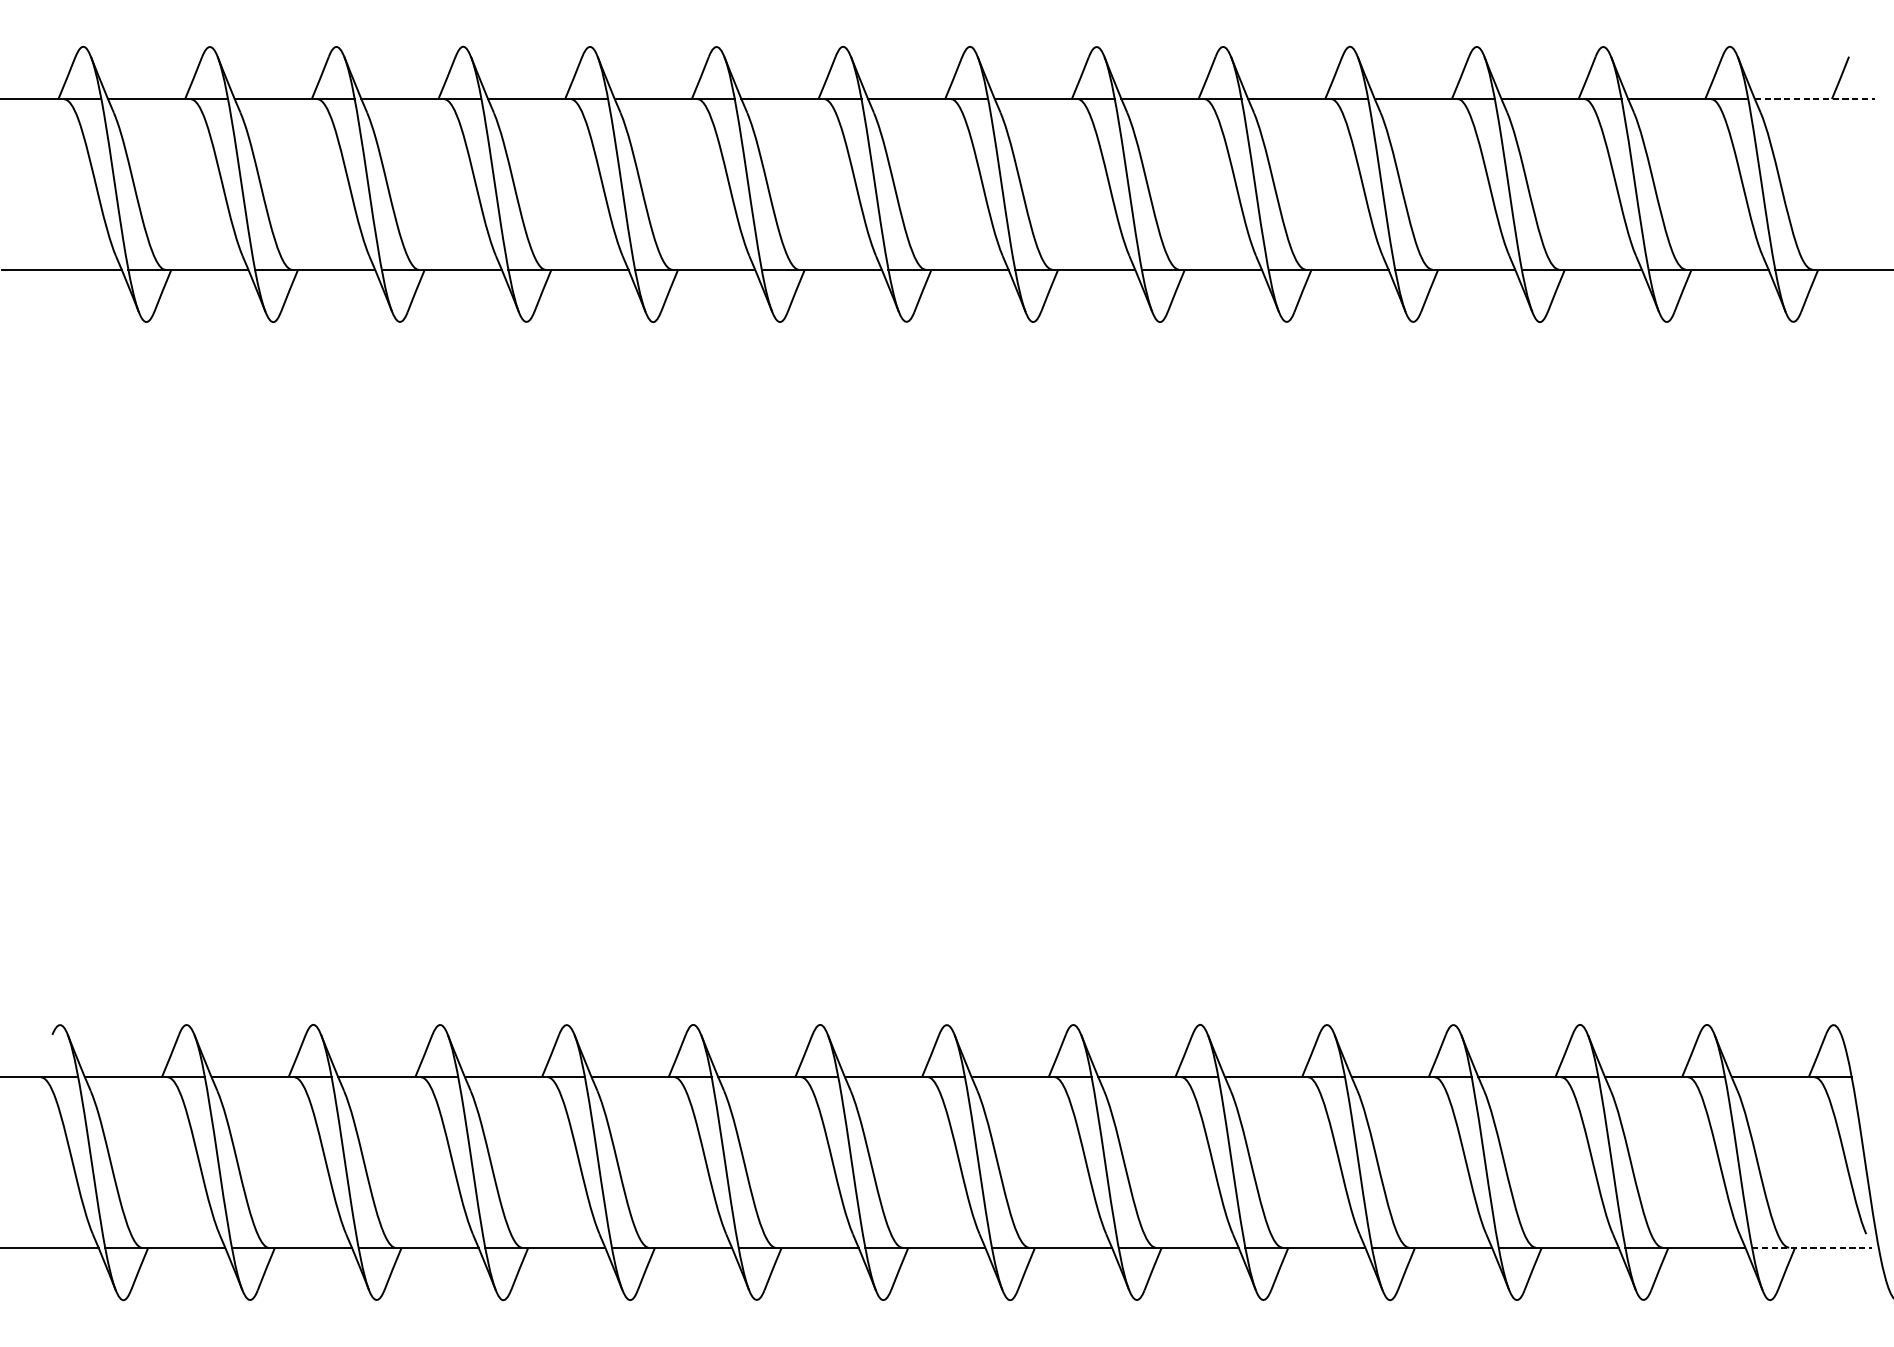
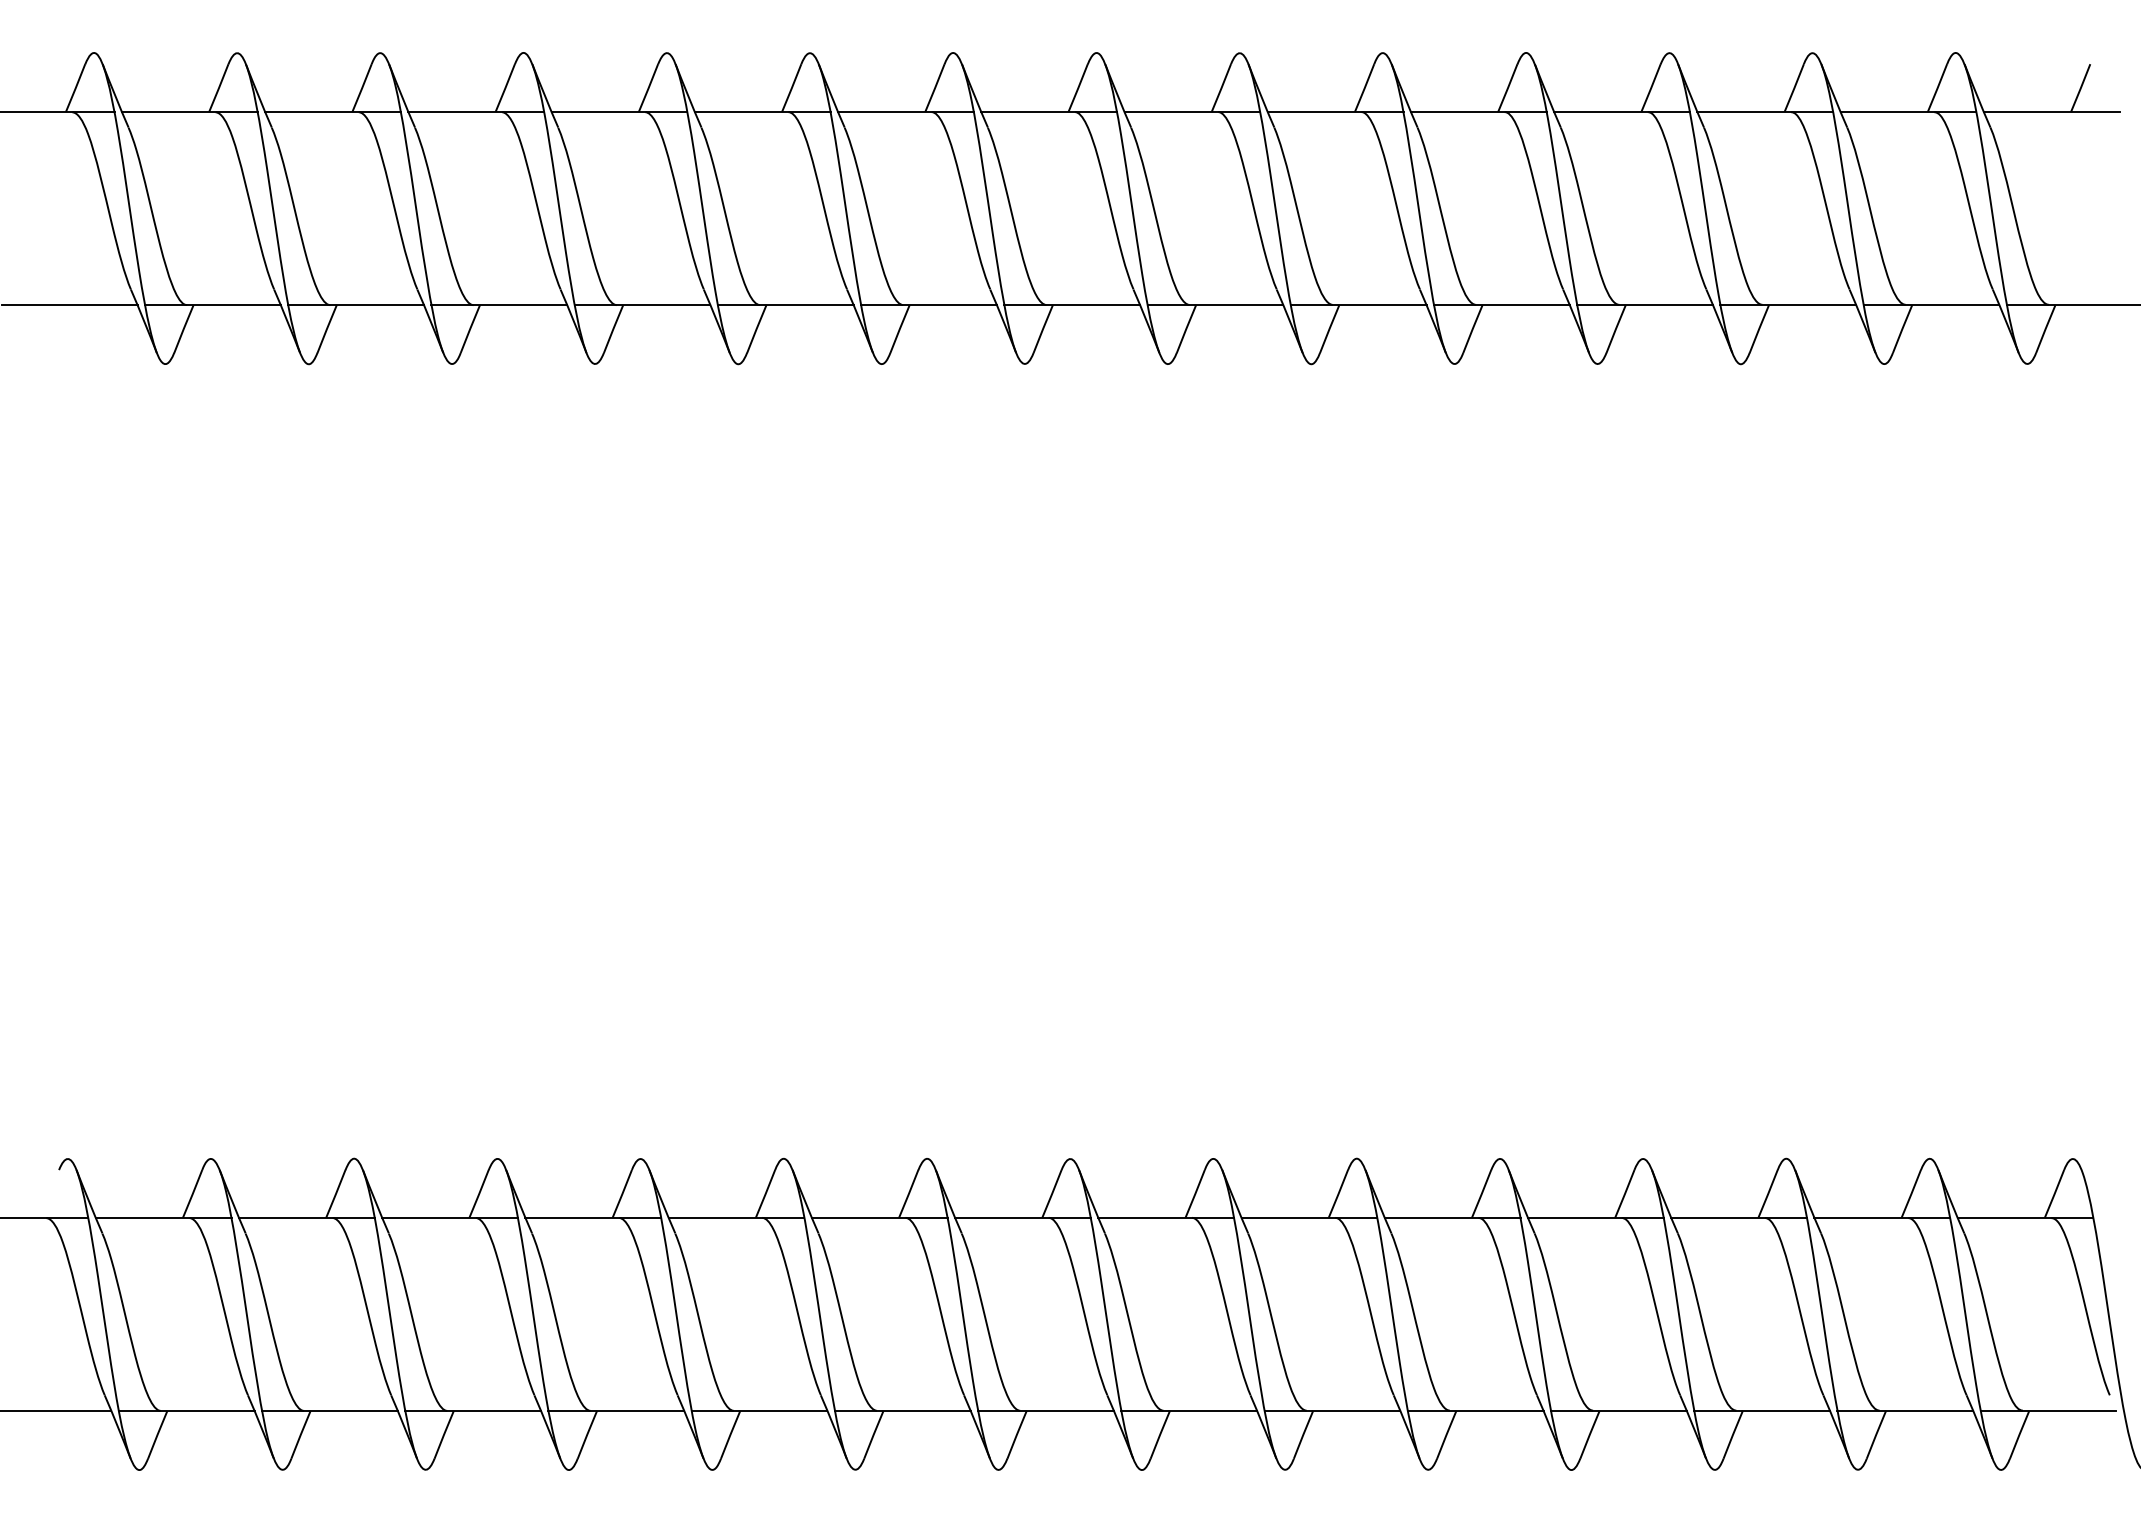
line: (1814, 99) -> (2051, 112), dashed -> solid
line: (1812, 1247) -> (2048, 1410), dashed -> solid

